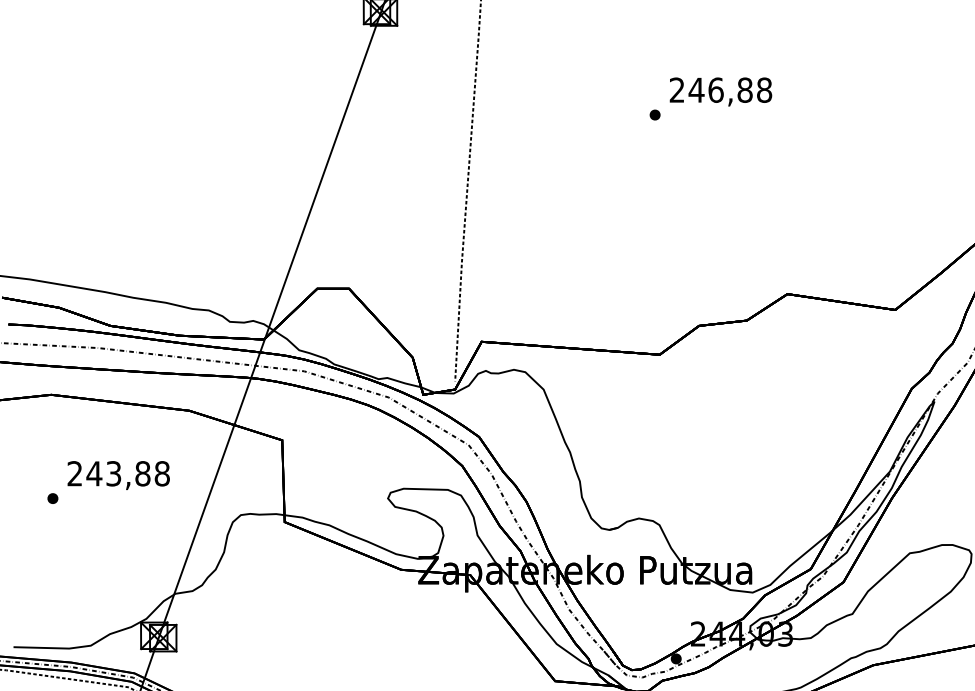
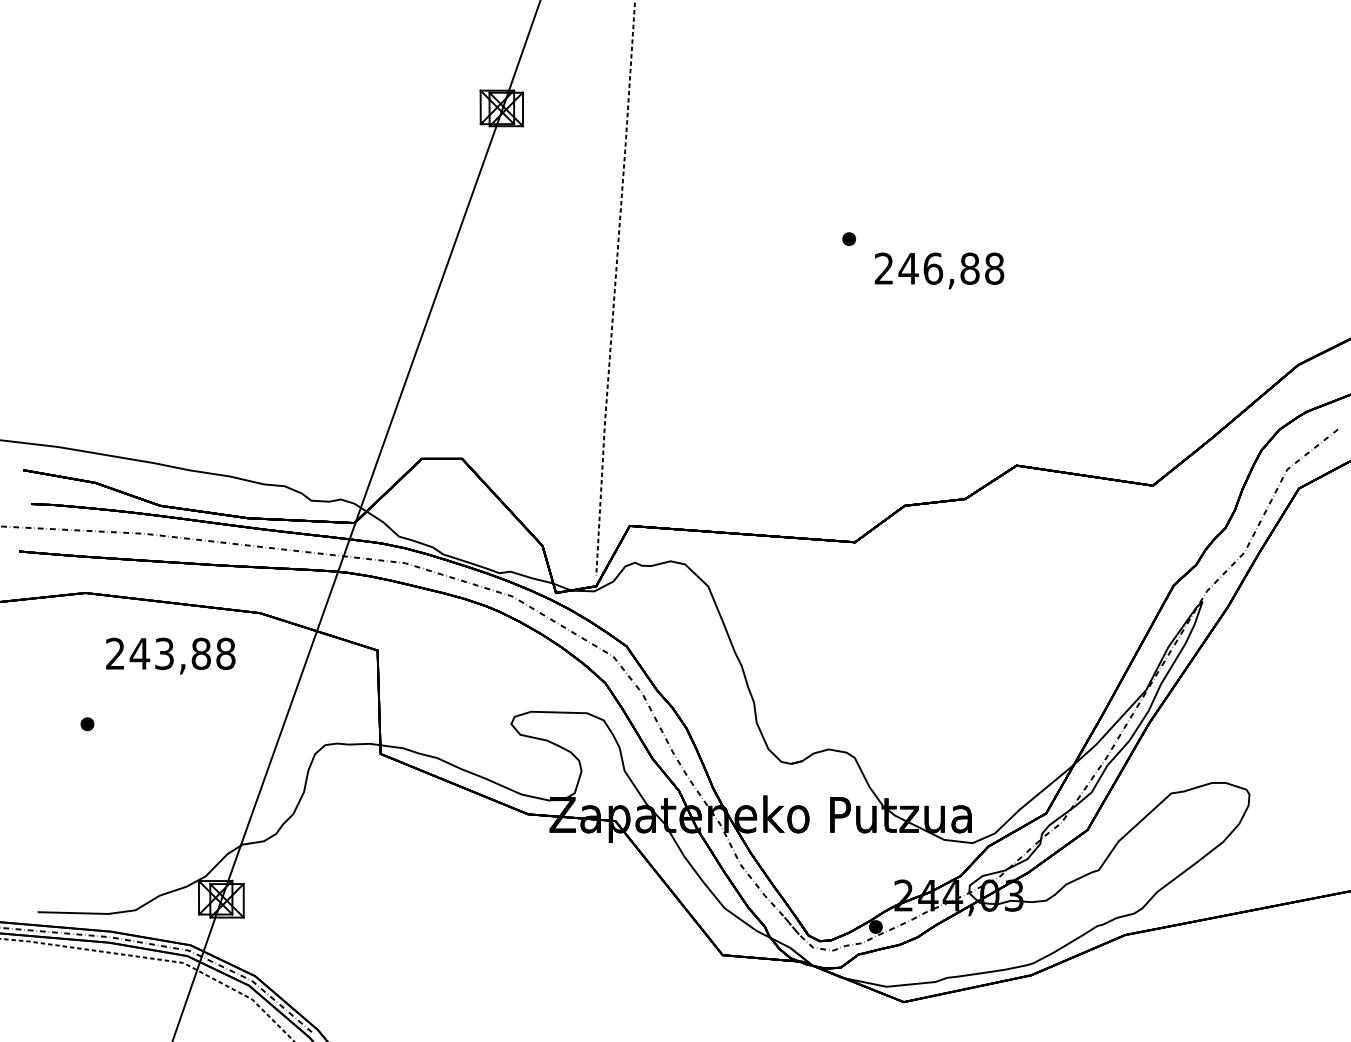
text: (720, 91) -> (939, 270), moved
text: (118, 475) -> (170, 655), moved

